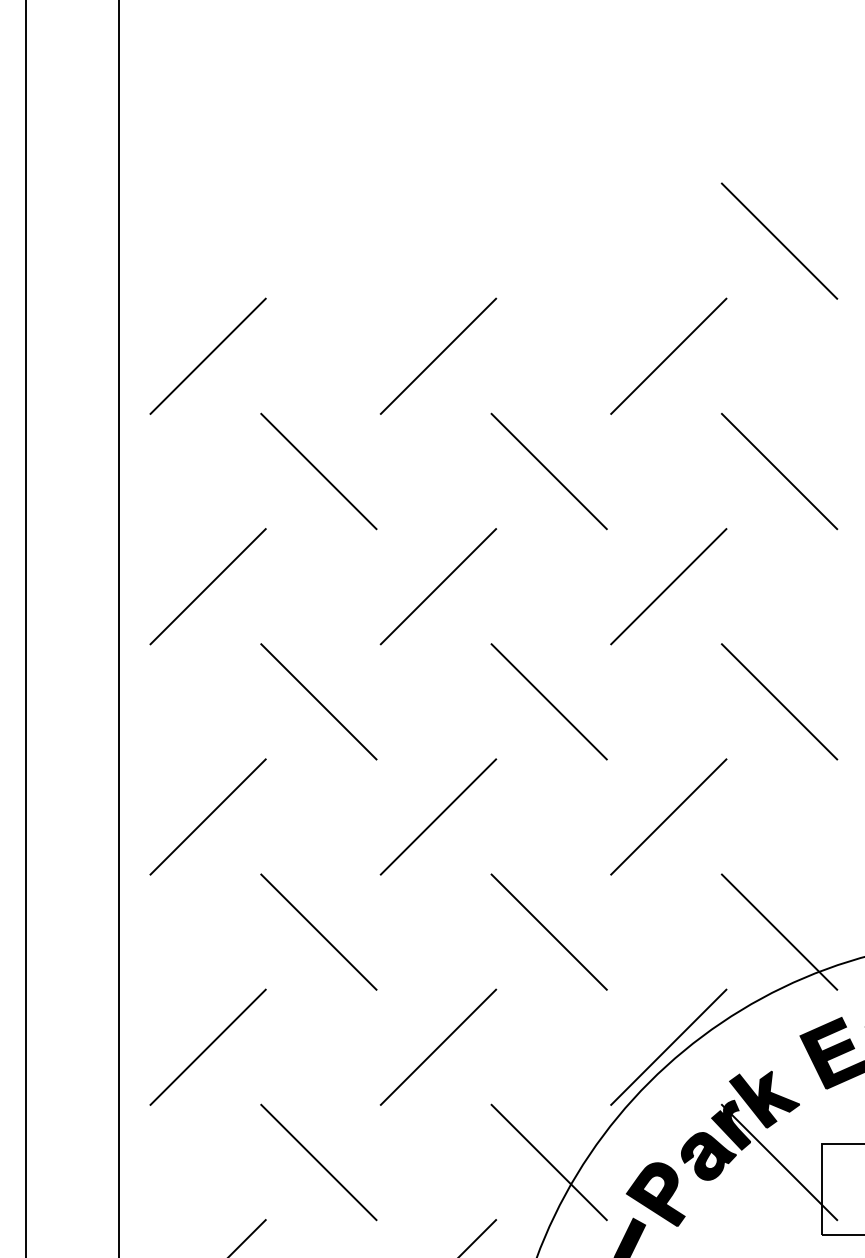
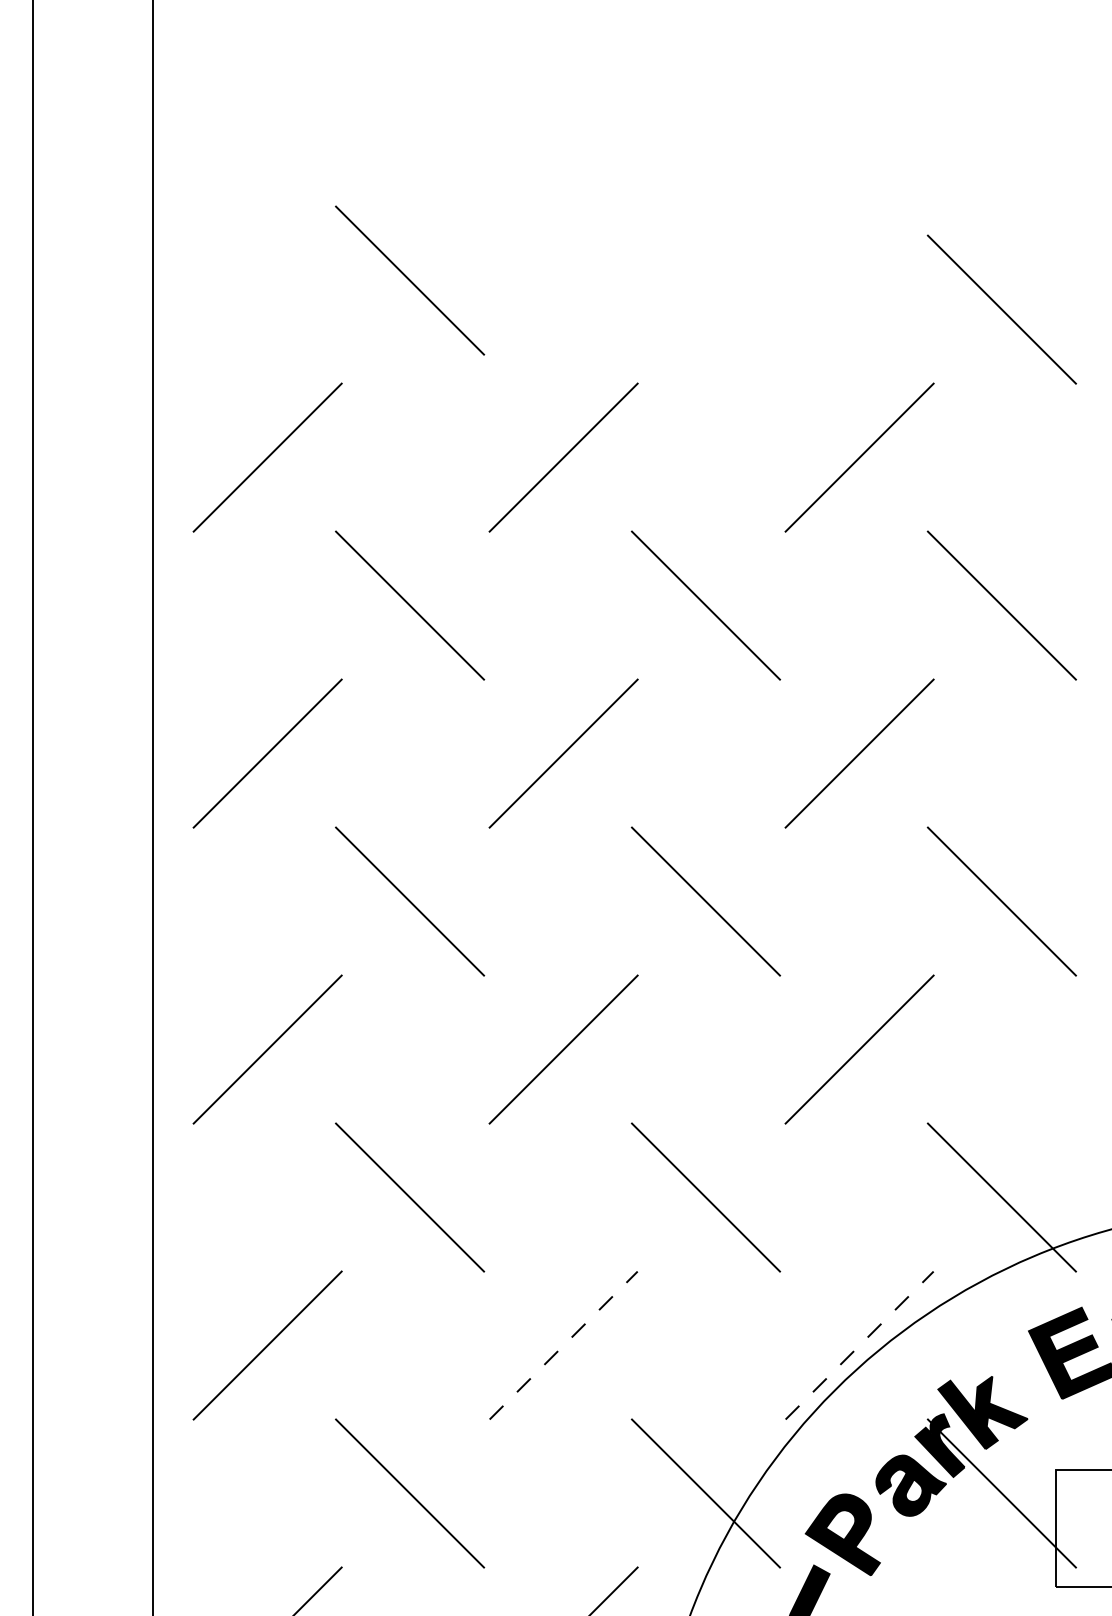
line: (319, 218) -> (410, 280), added
line: (438, 1047) -> (563, 1345), solid -> dashed
line: (668, 1047) -> (859, 1345), solid -> dashed

